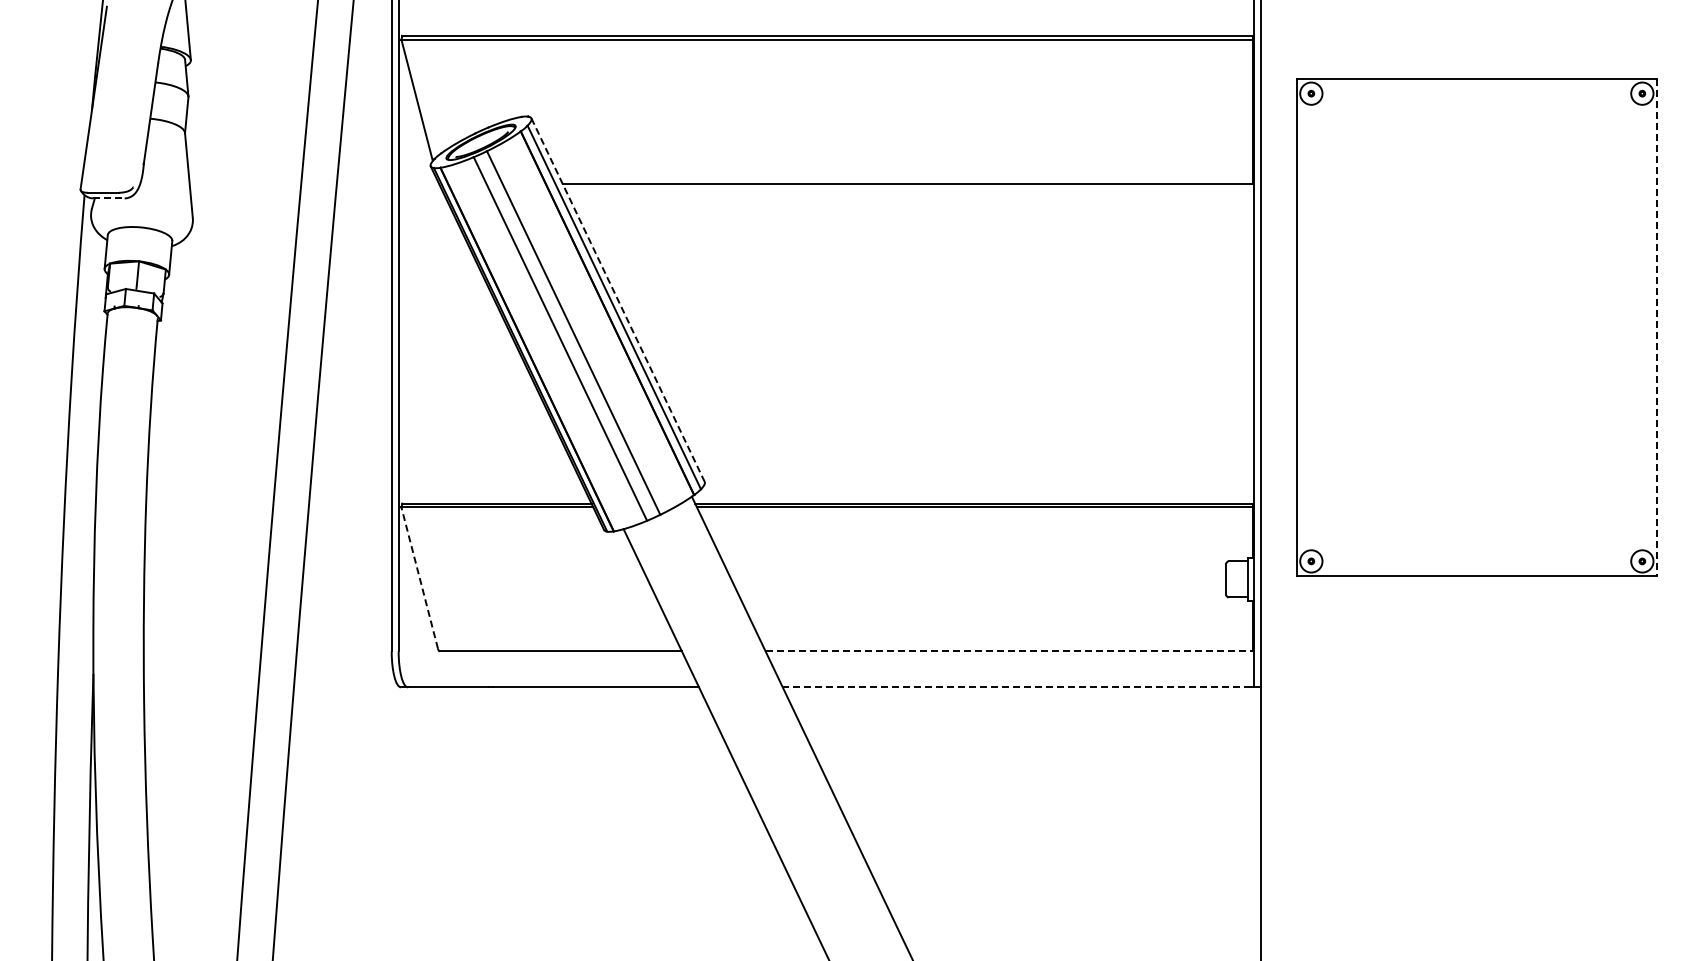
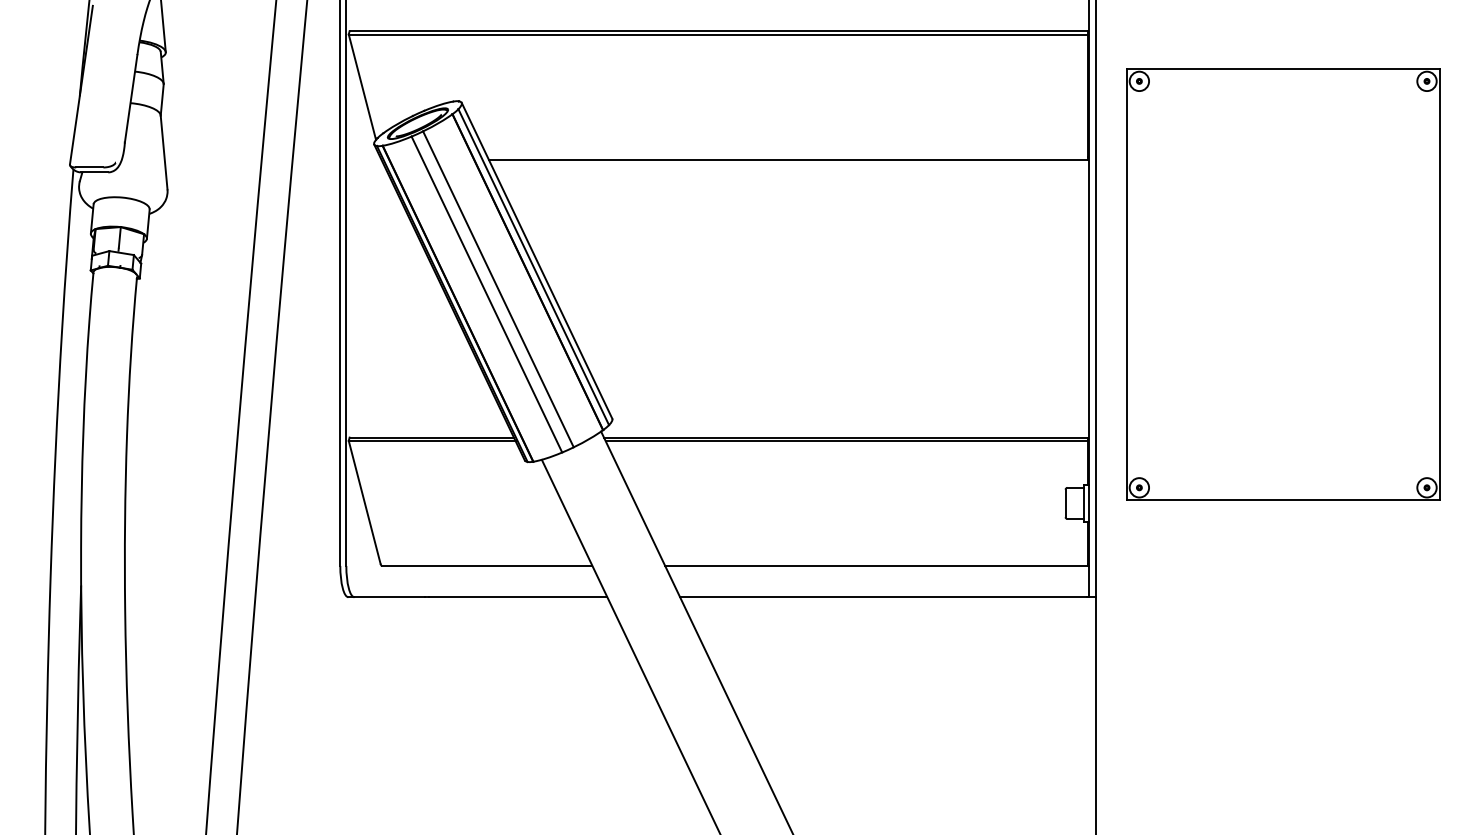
line: (109, 198) -> (95, 172), dashed -> solid
line: (618, 300) -> (537, 261), dashed -> solid
line: (1656, 328) -> (1439, 285), dashed -> solid
line: (419, 578) -> (364, 502), dashed -> solid
line: (1009, 651) -> (877, 566), dashed -> solid
line: (1016, 687) -> (883, 597), dashed -> solid

